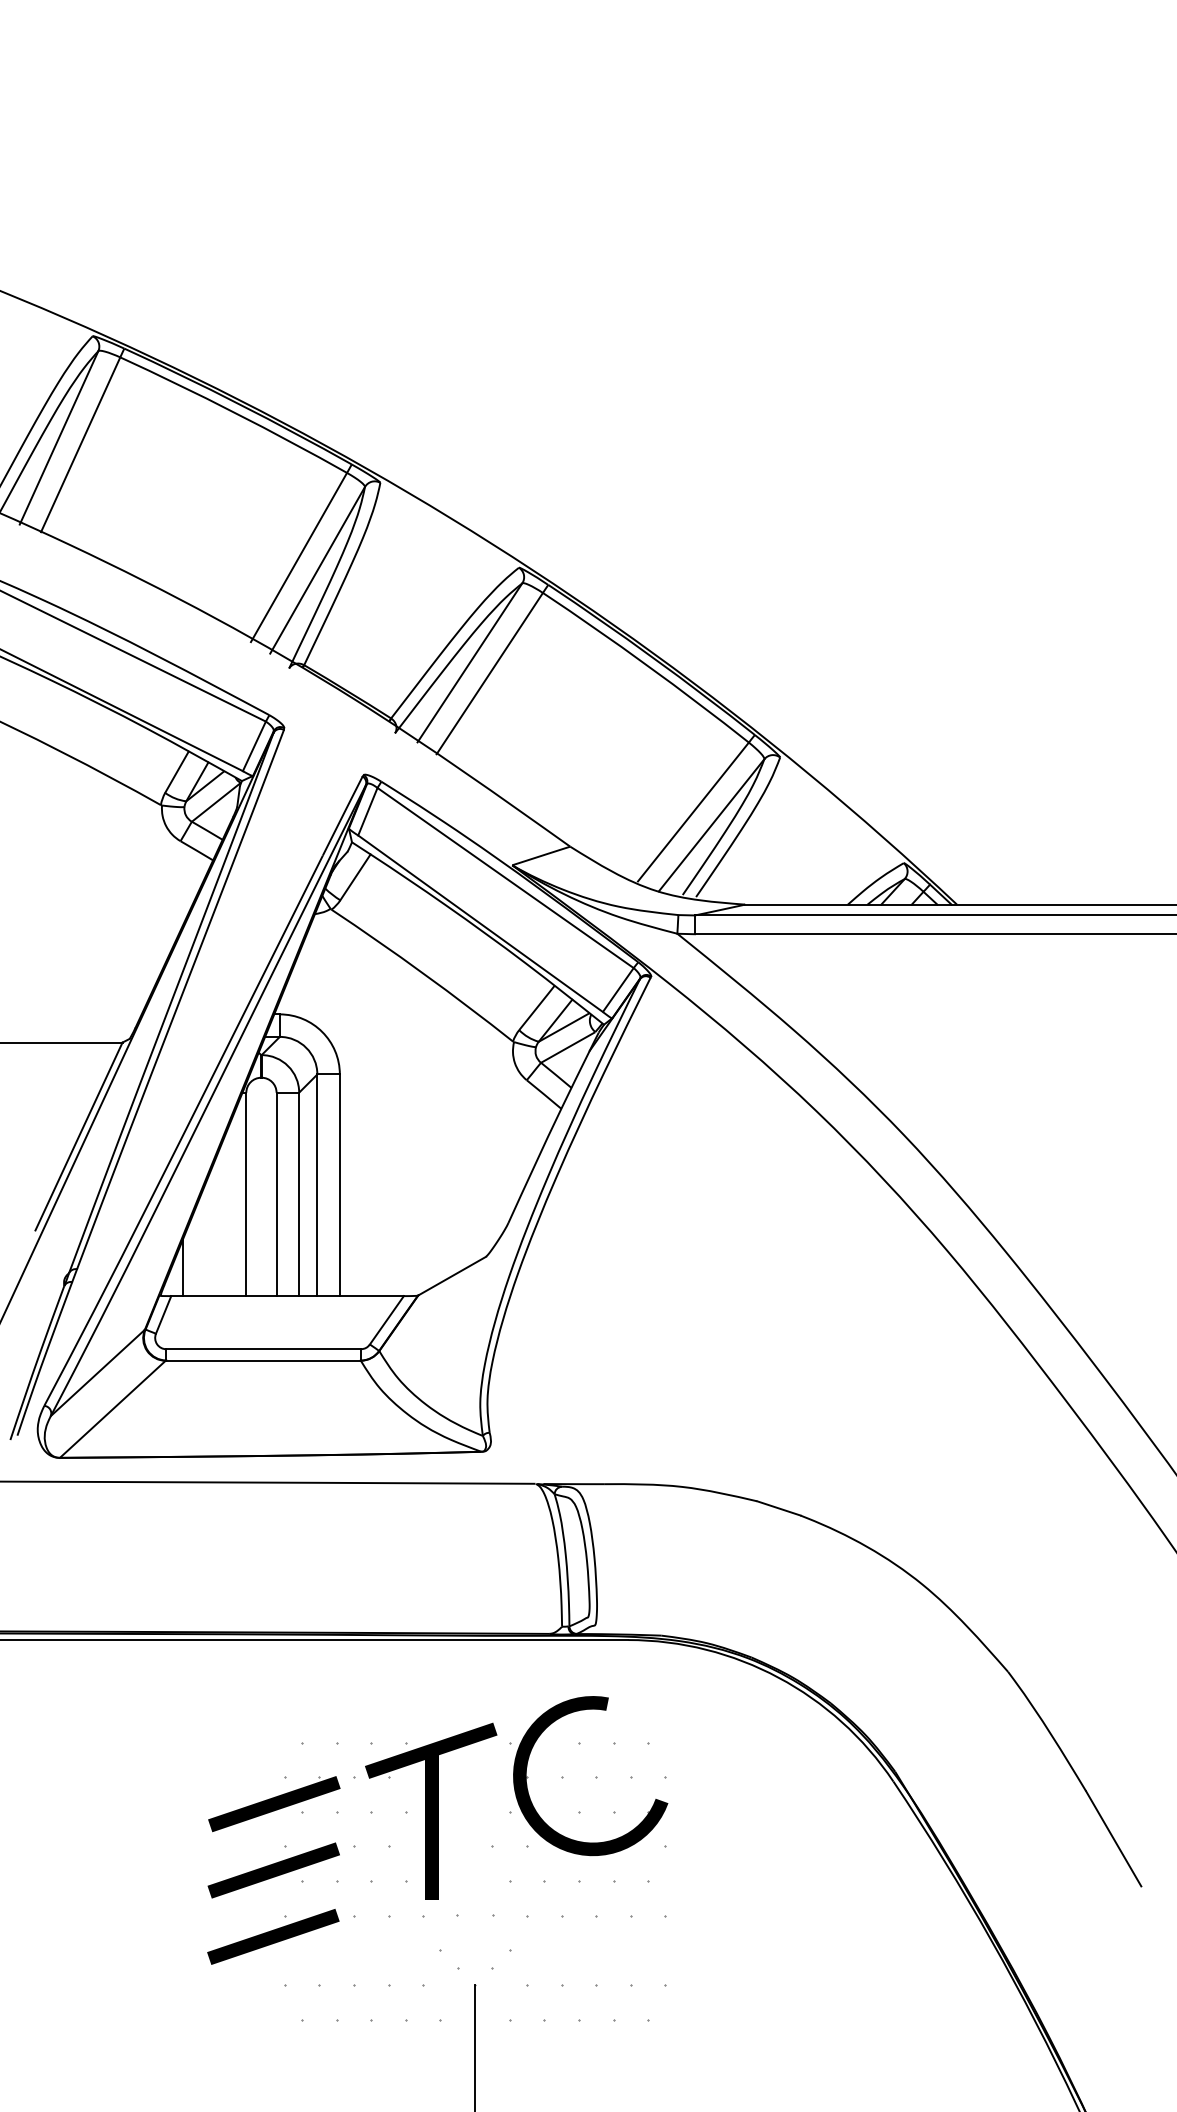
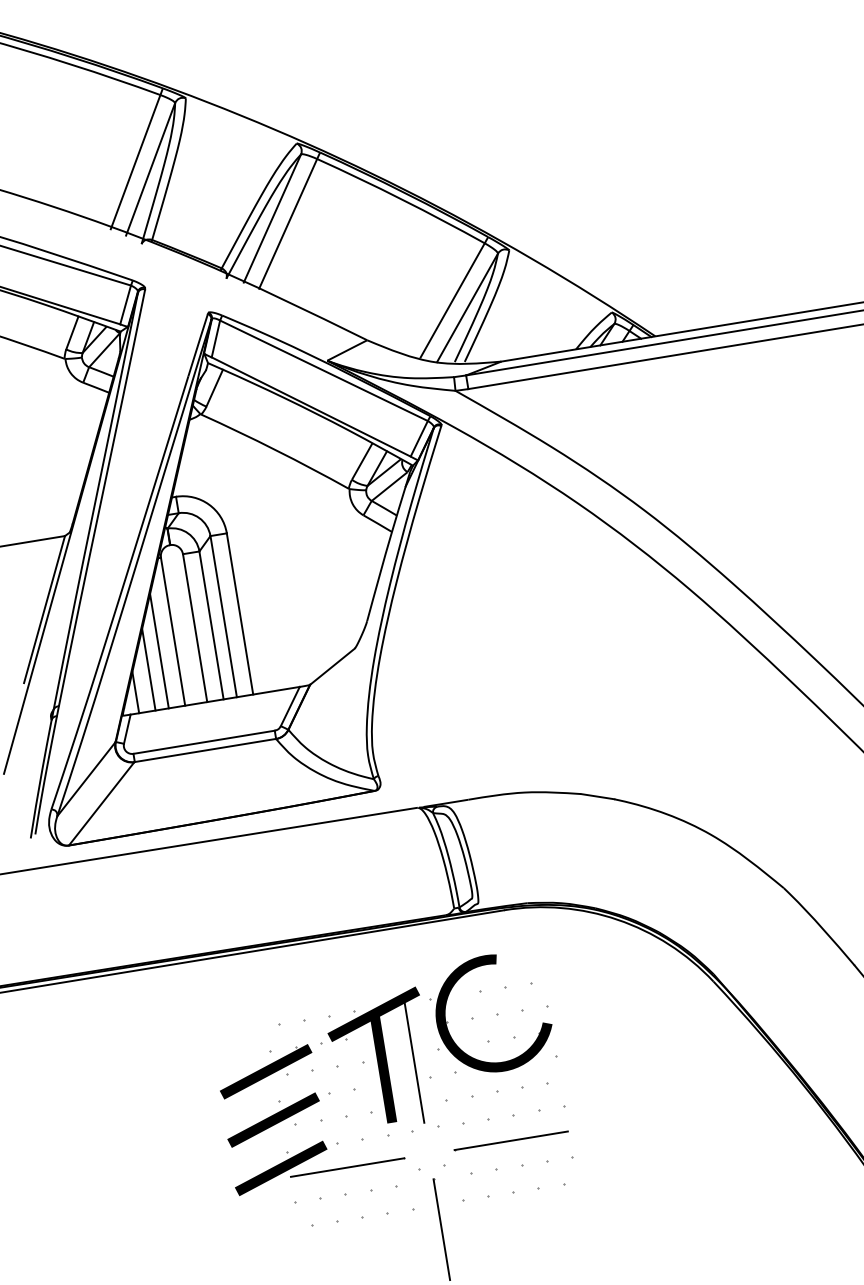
line: (223, 1217) -> (159, 651), added
line: (205, 1239) -> (148, 669), added
line: (475, 1824) -> (414, 1062), added
line: (362, 1950) -> (347, 1167), added
line: (587, 1950) -> (511, 1140), added

